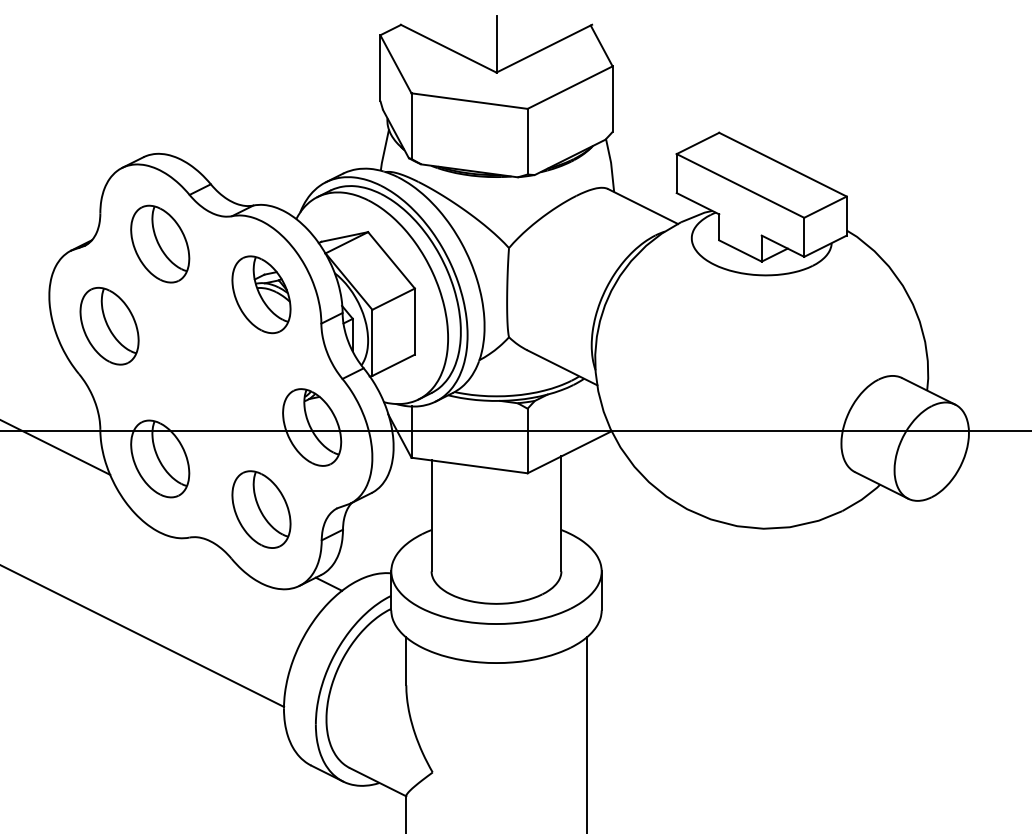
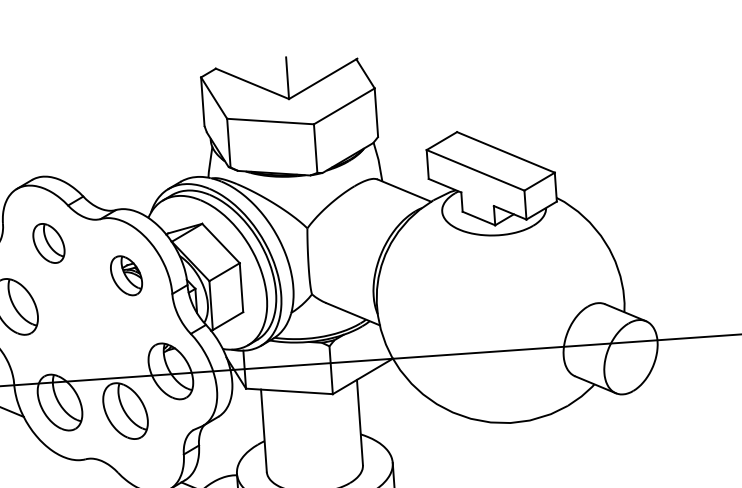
part: (160, 243) -> (49, 243), size x0.7
part: (261, 294) -> (126, 275), size x0.7
part: (261, 509) -> (125, 411), moved

